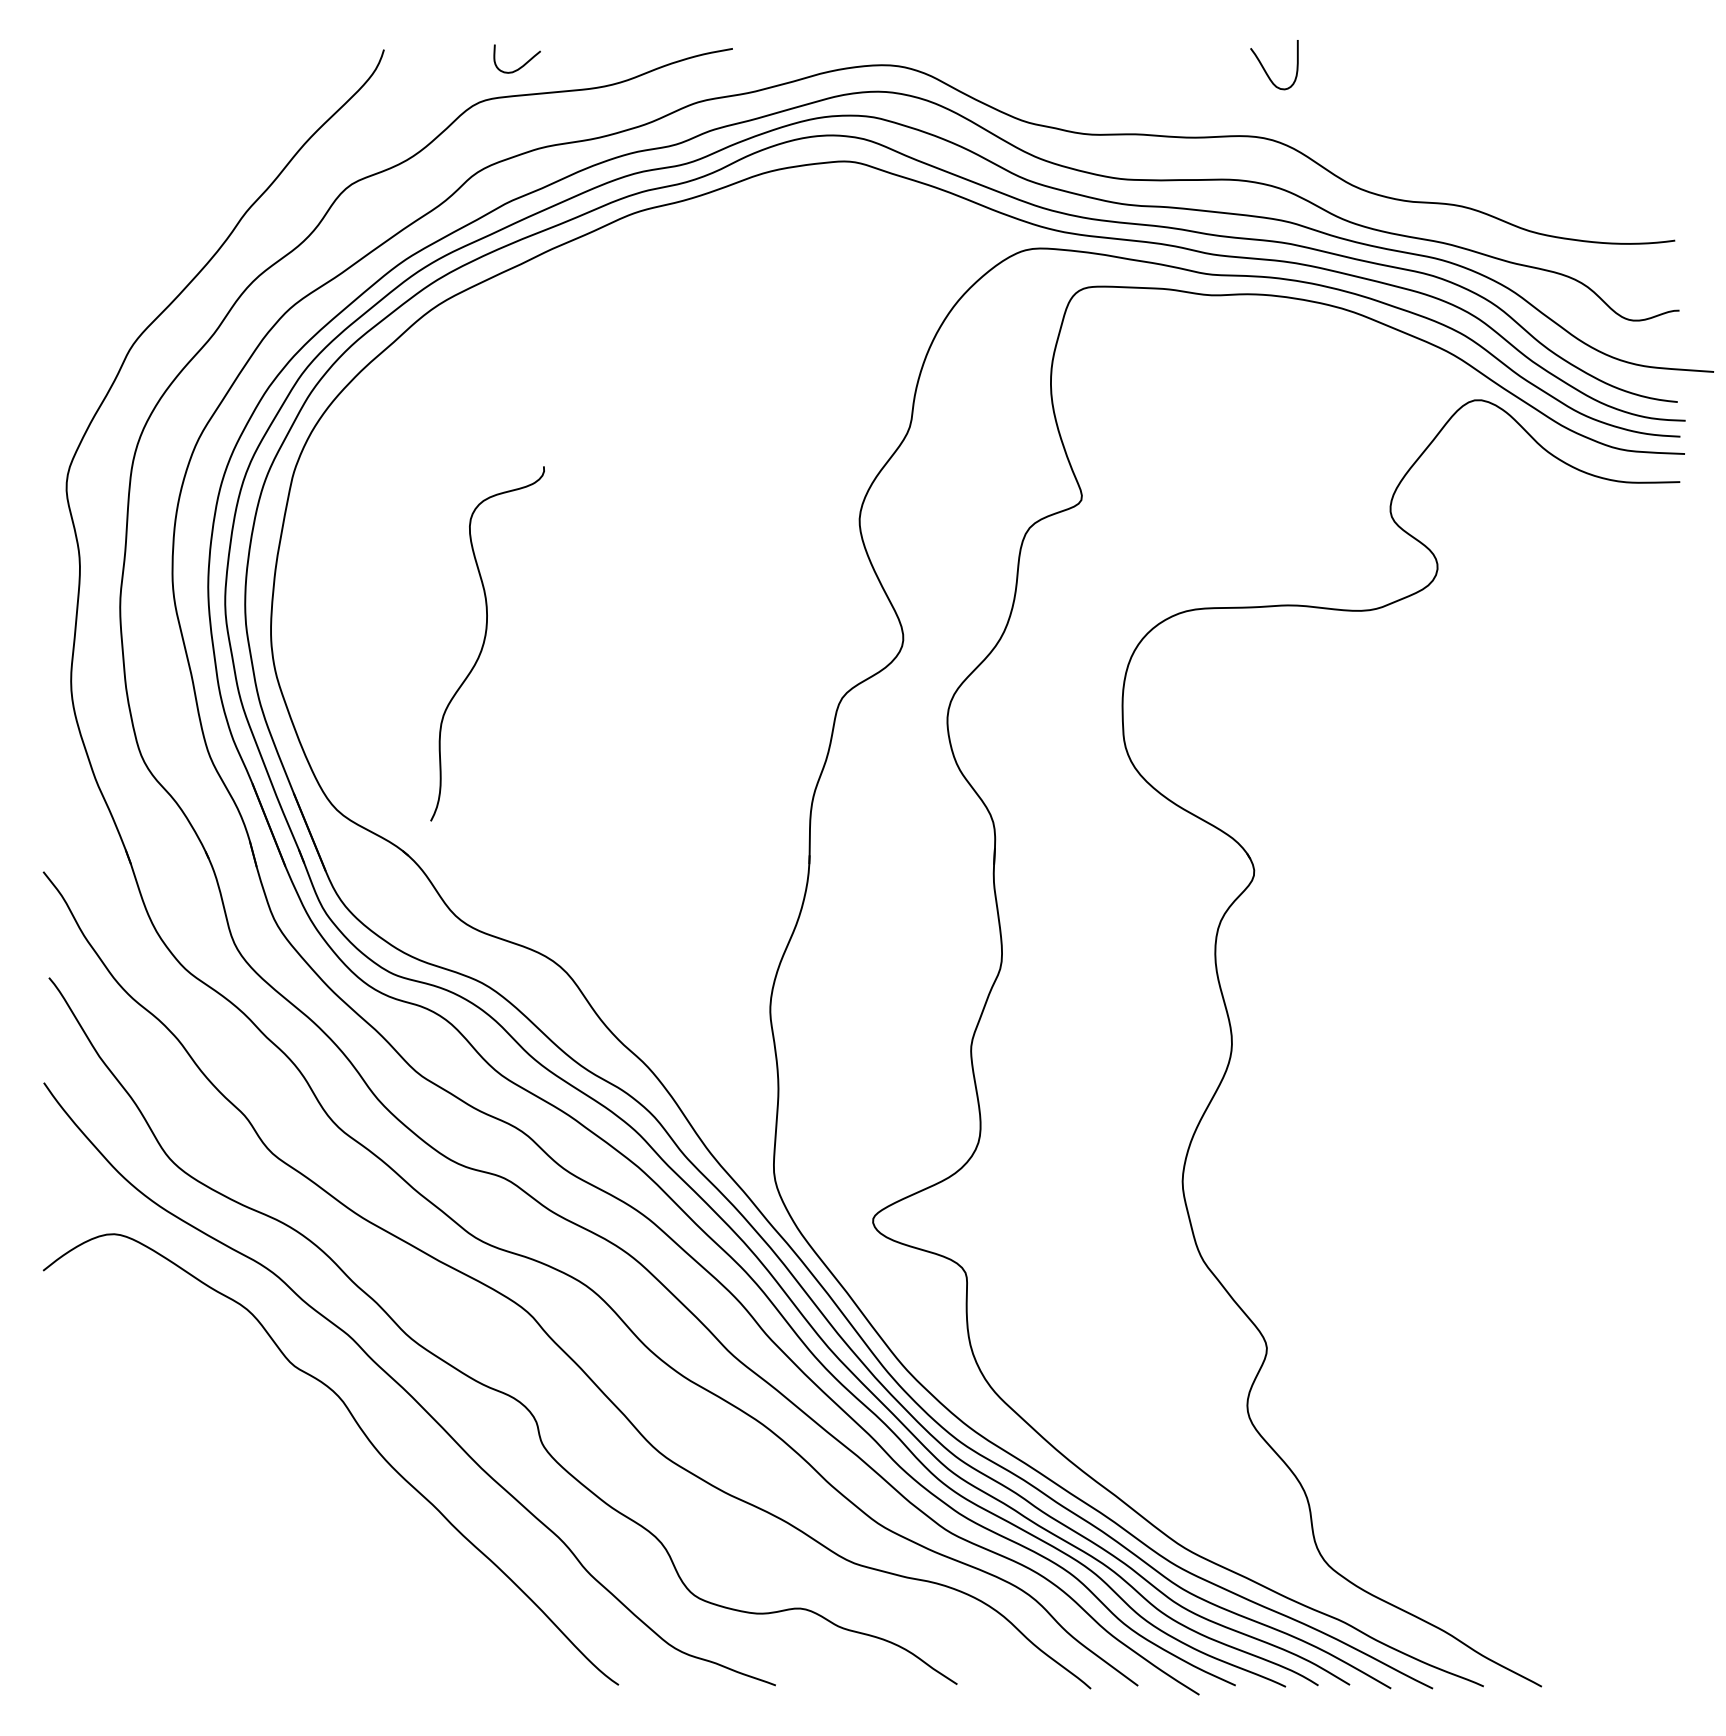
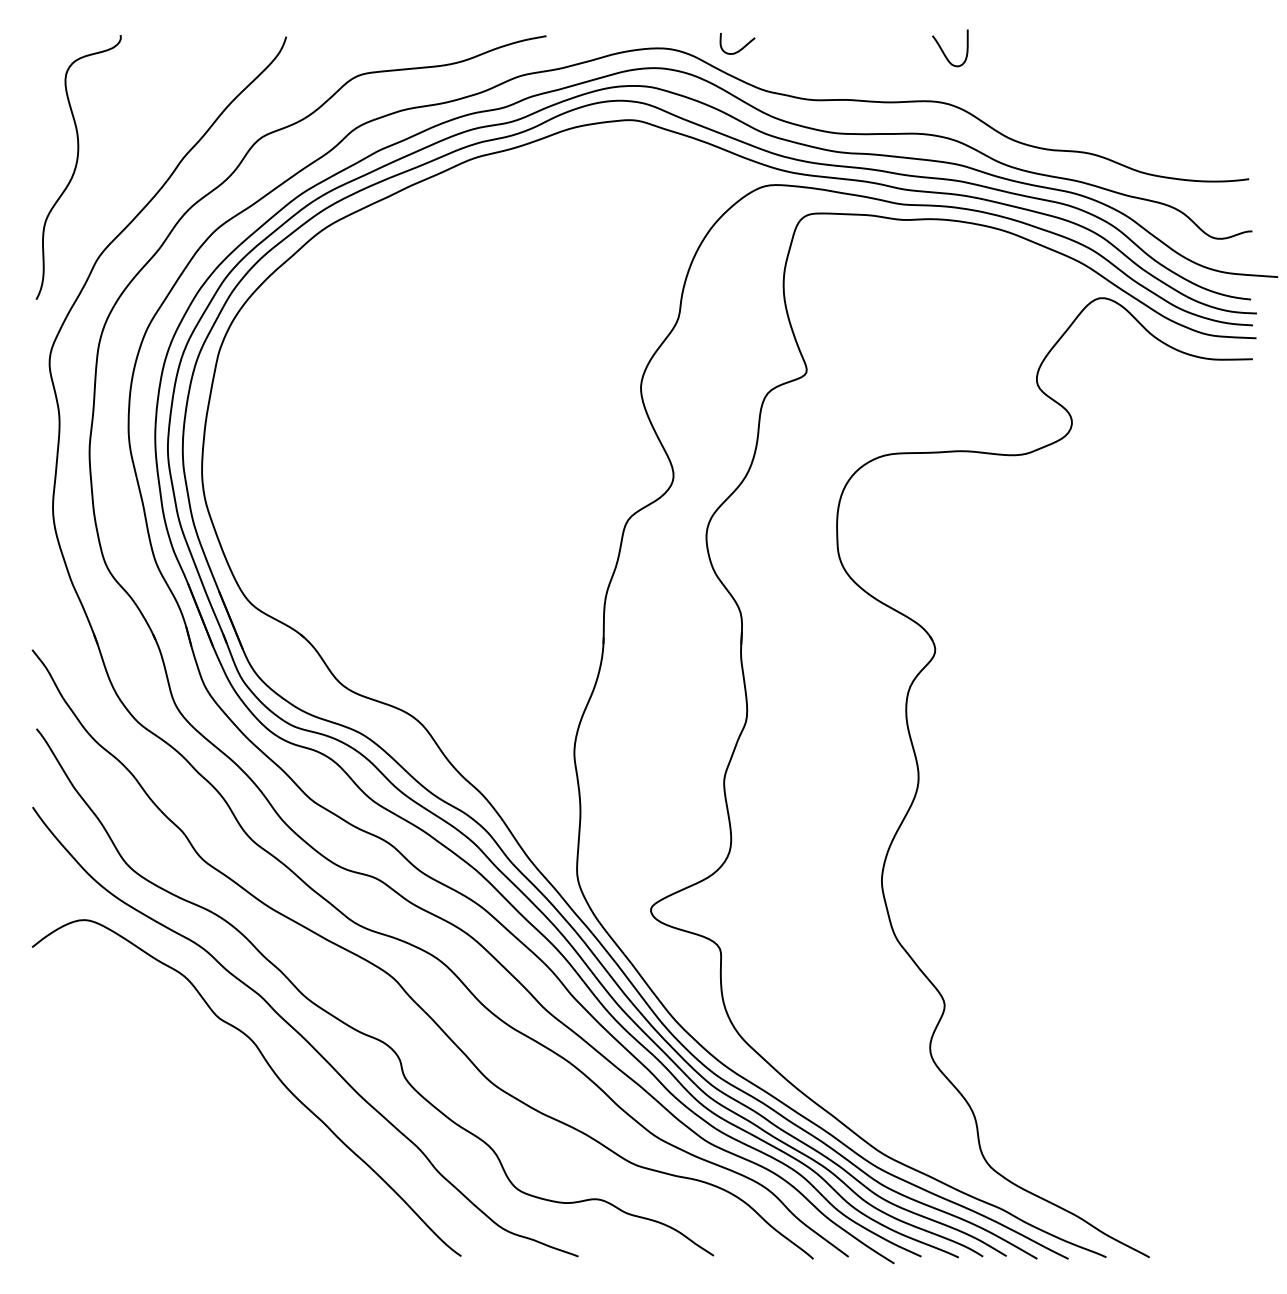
curve: (520, 66) -> (740, 49), moved
curve: (485, 641) -> (77, 165), moved

